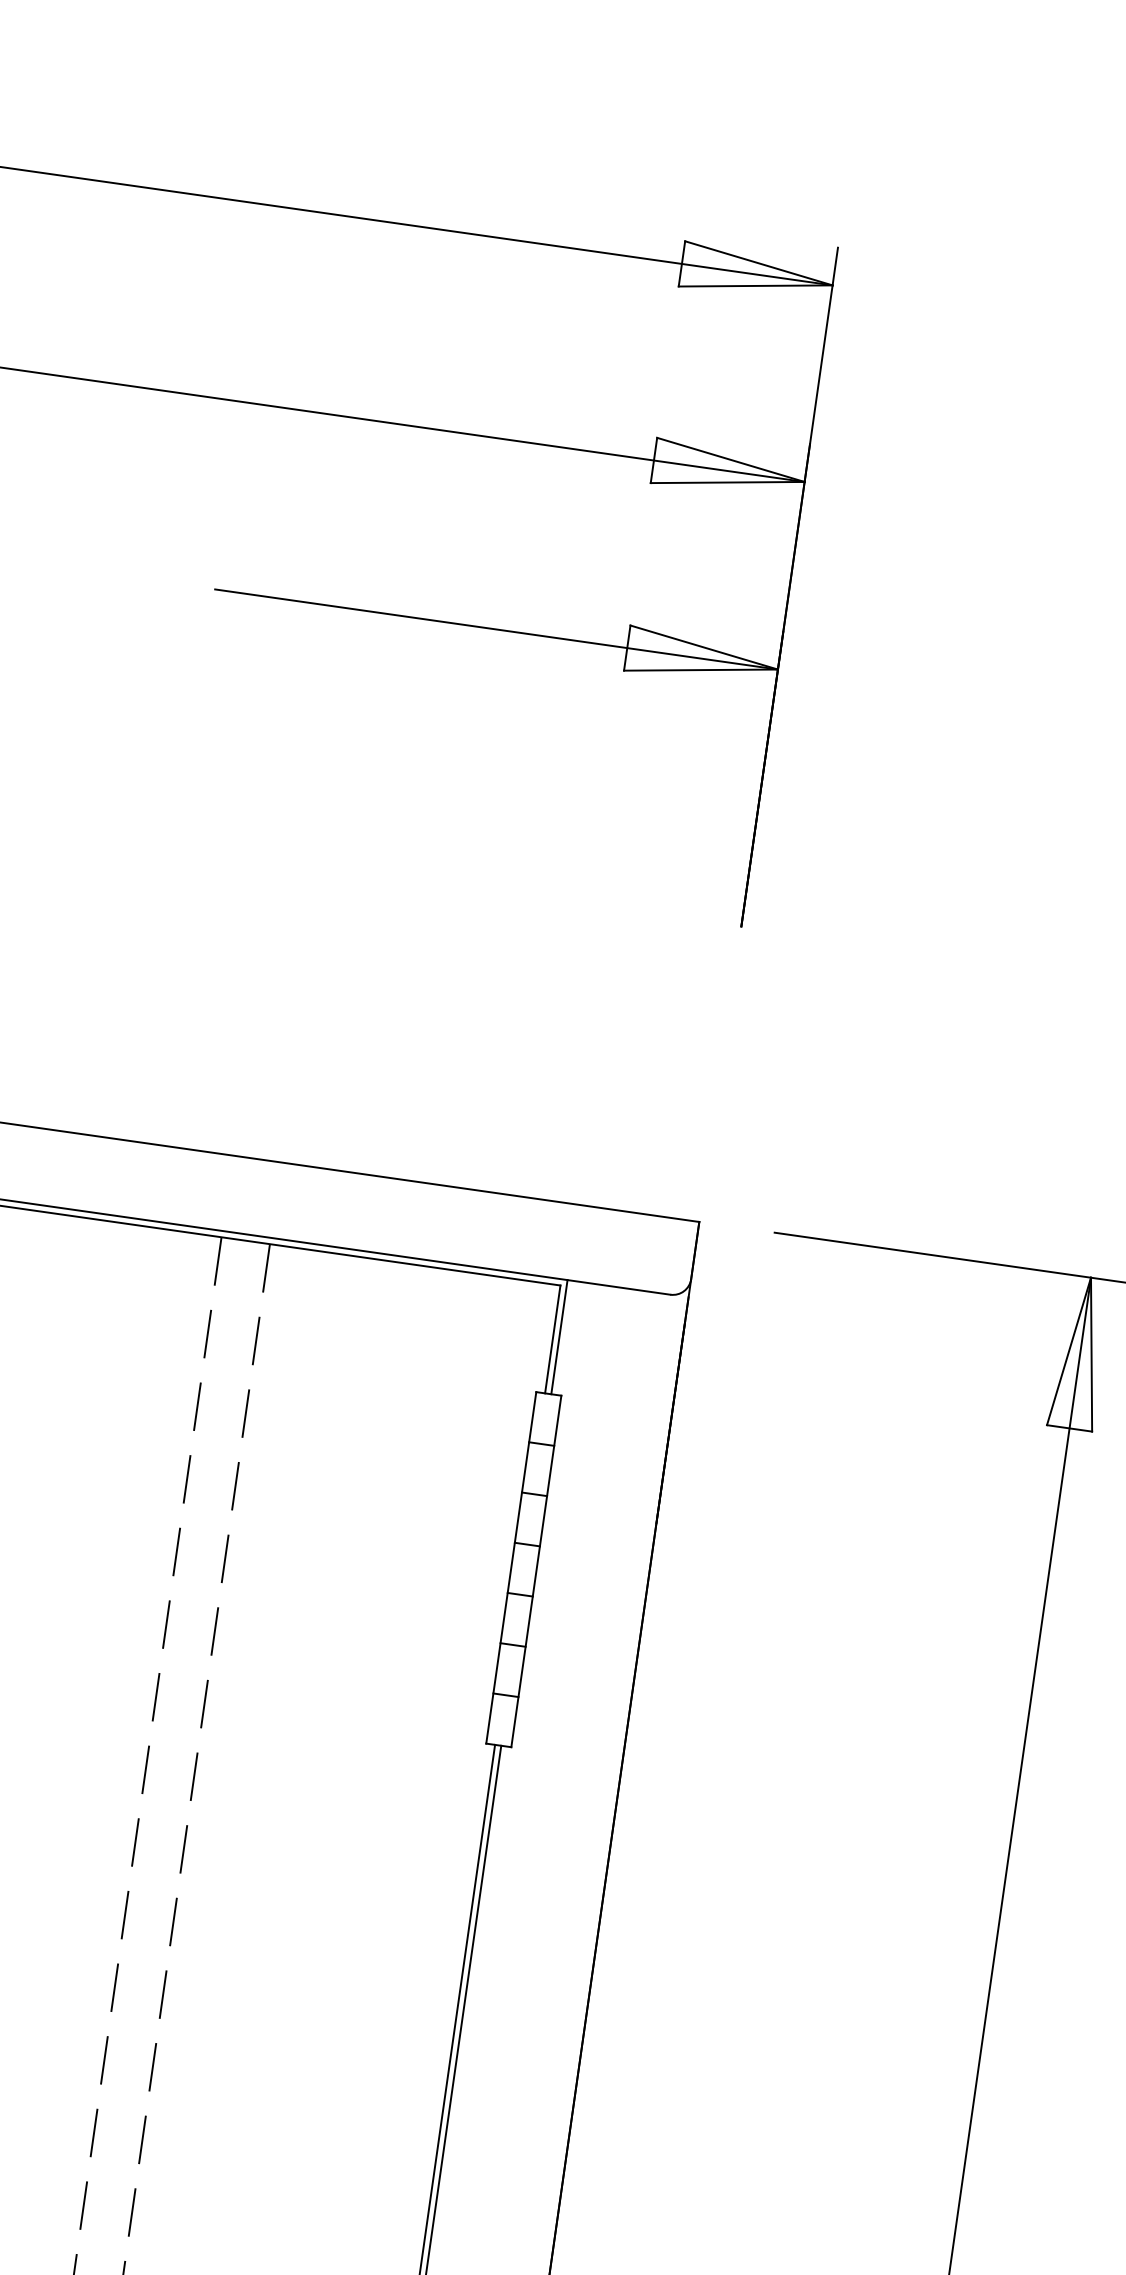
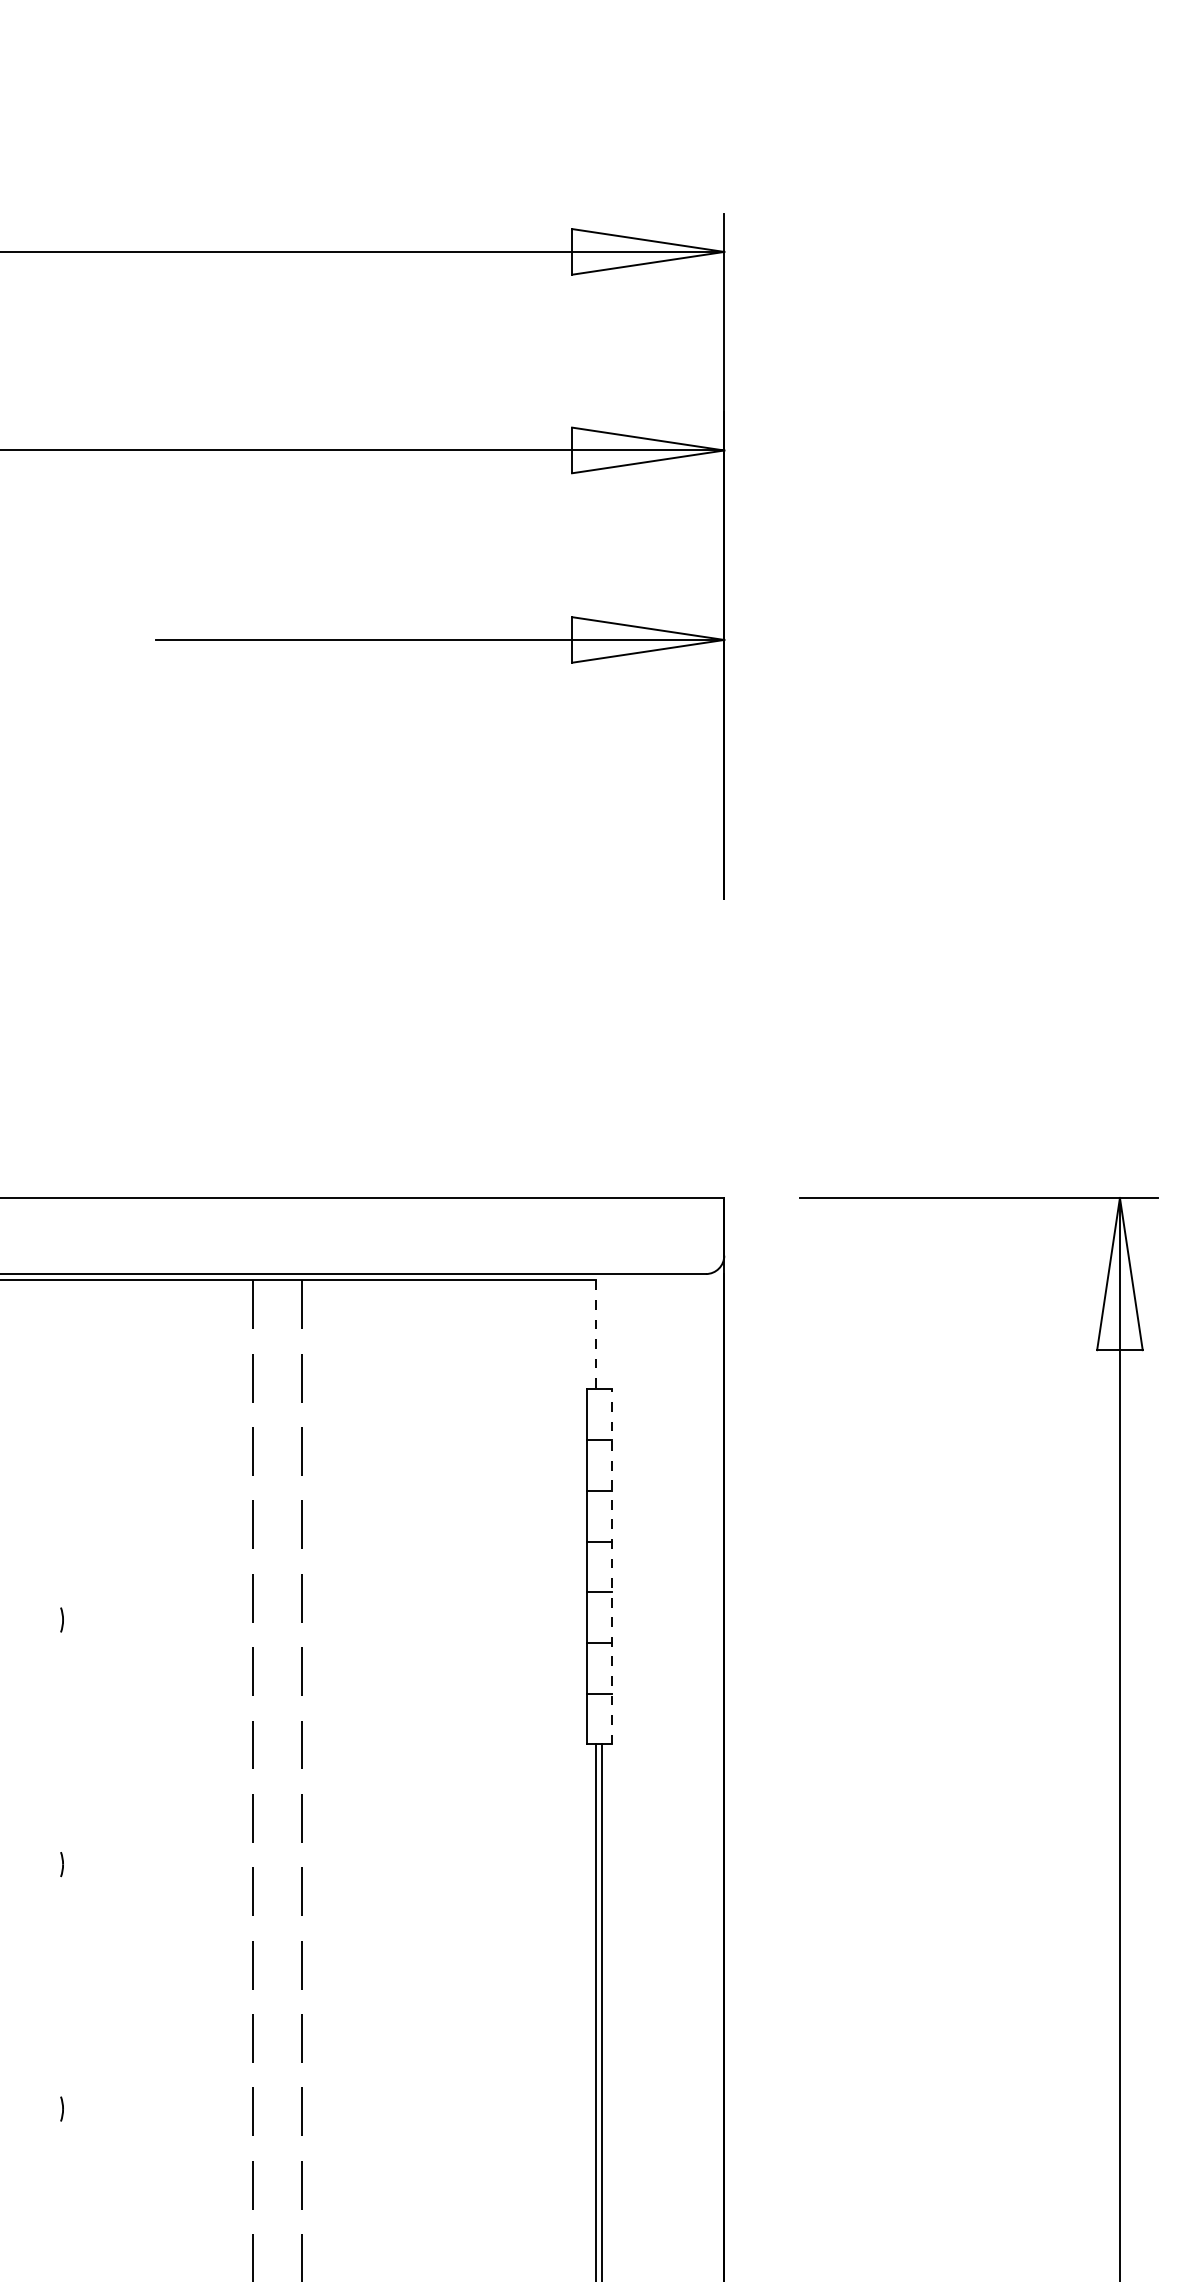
line: (559, 1337) -> (602, 1331), removed
line: (552, 1339) -> (595, 1335), solid -> dashed
line: (536, 1571) -> (612, 1566), solid -> dashed

